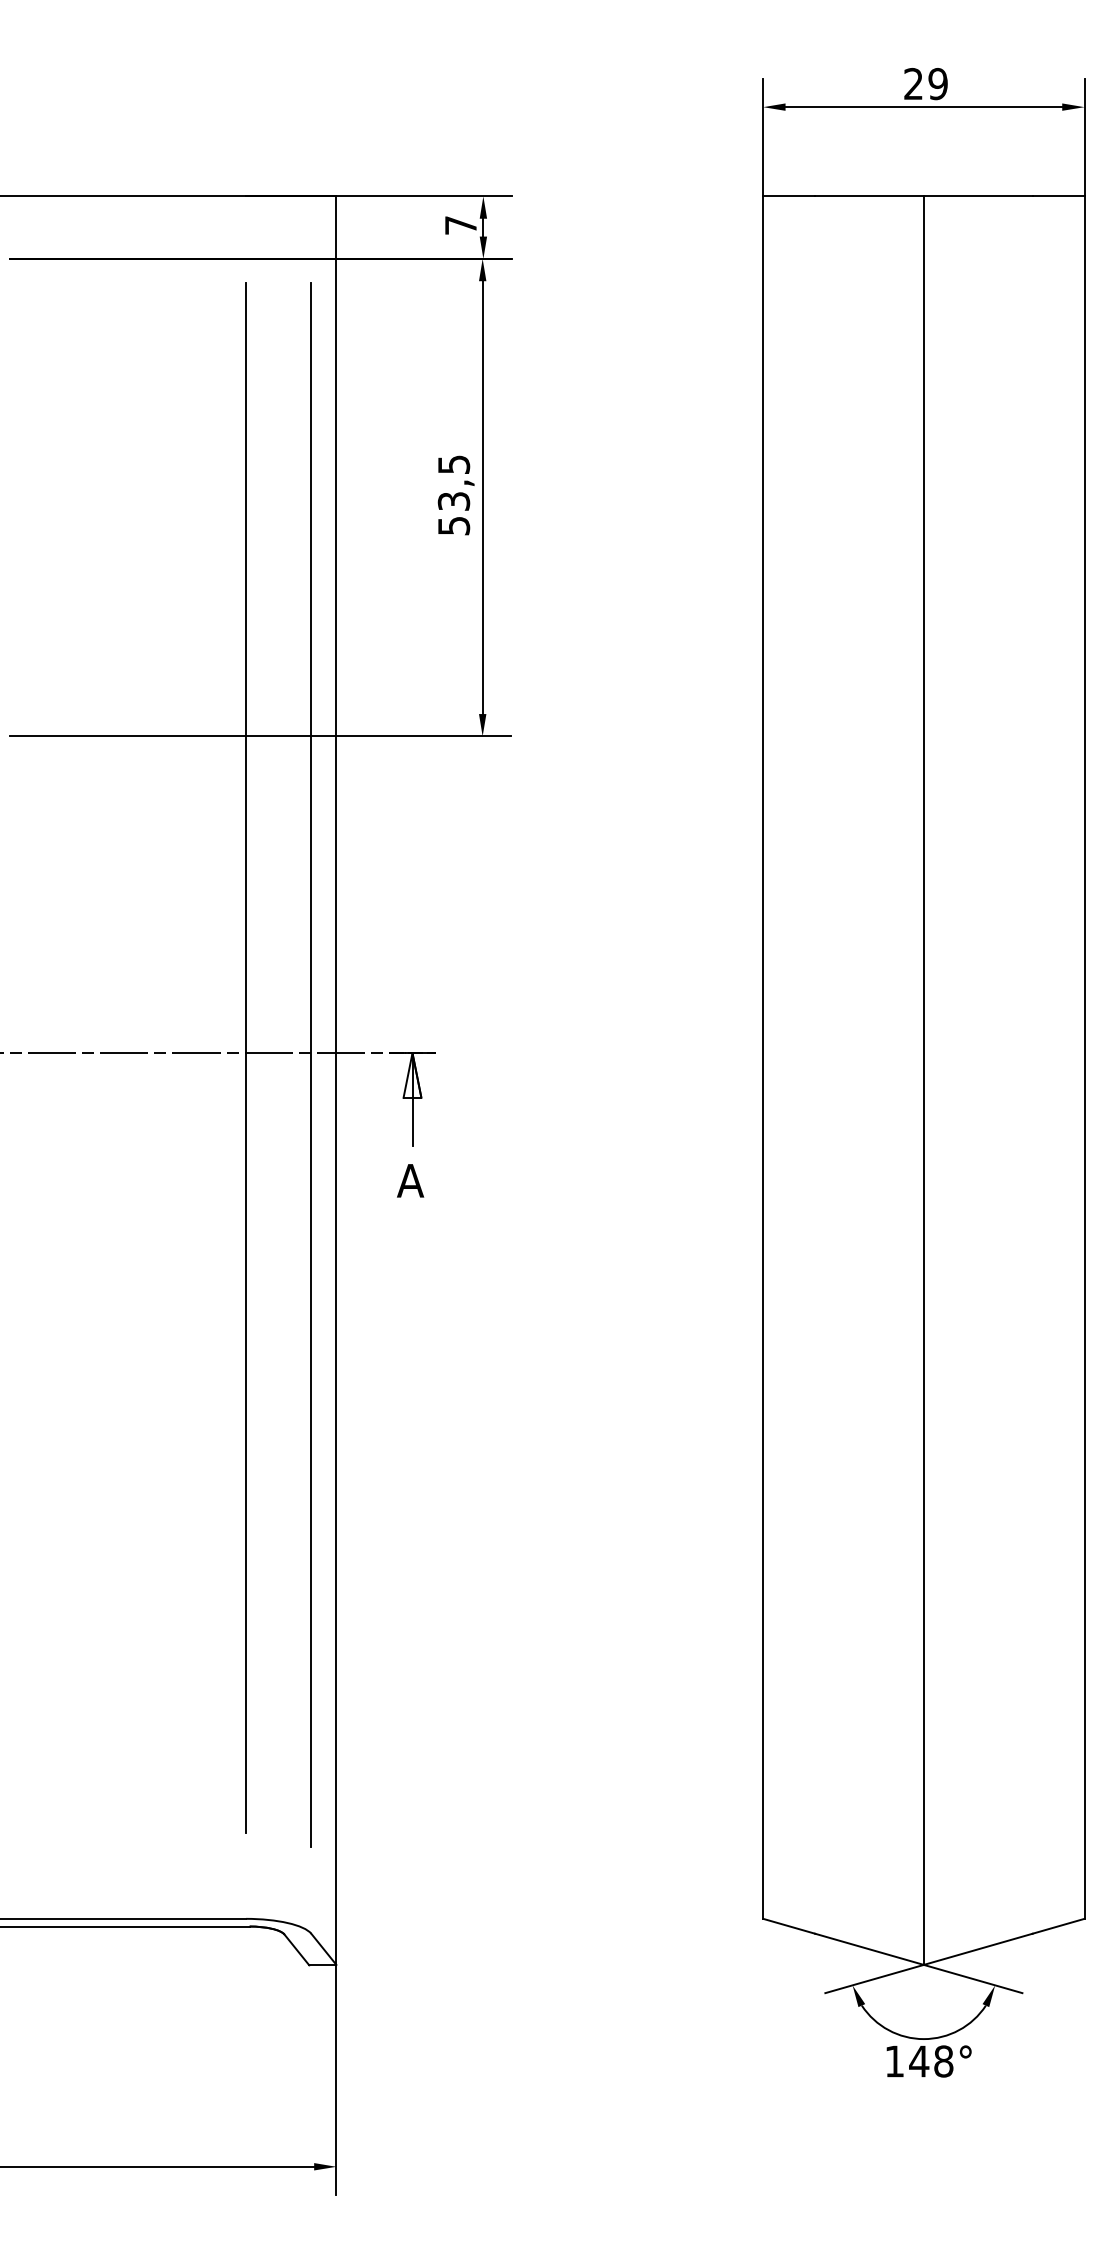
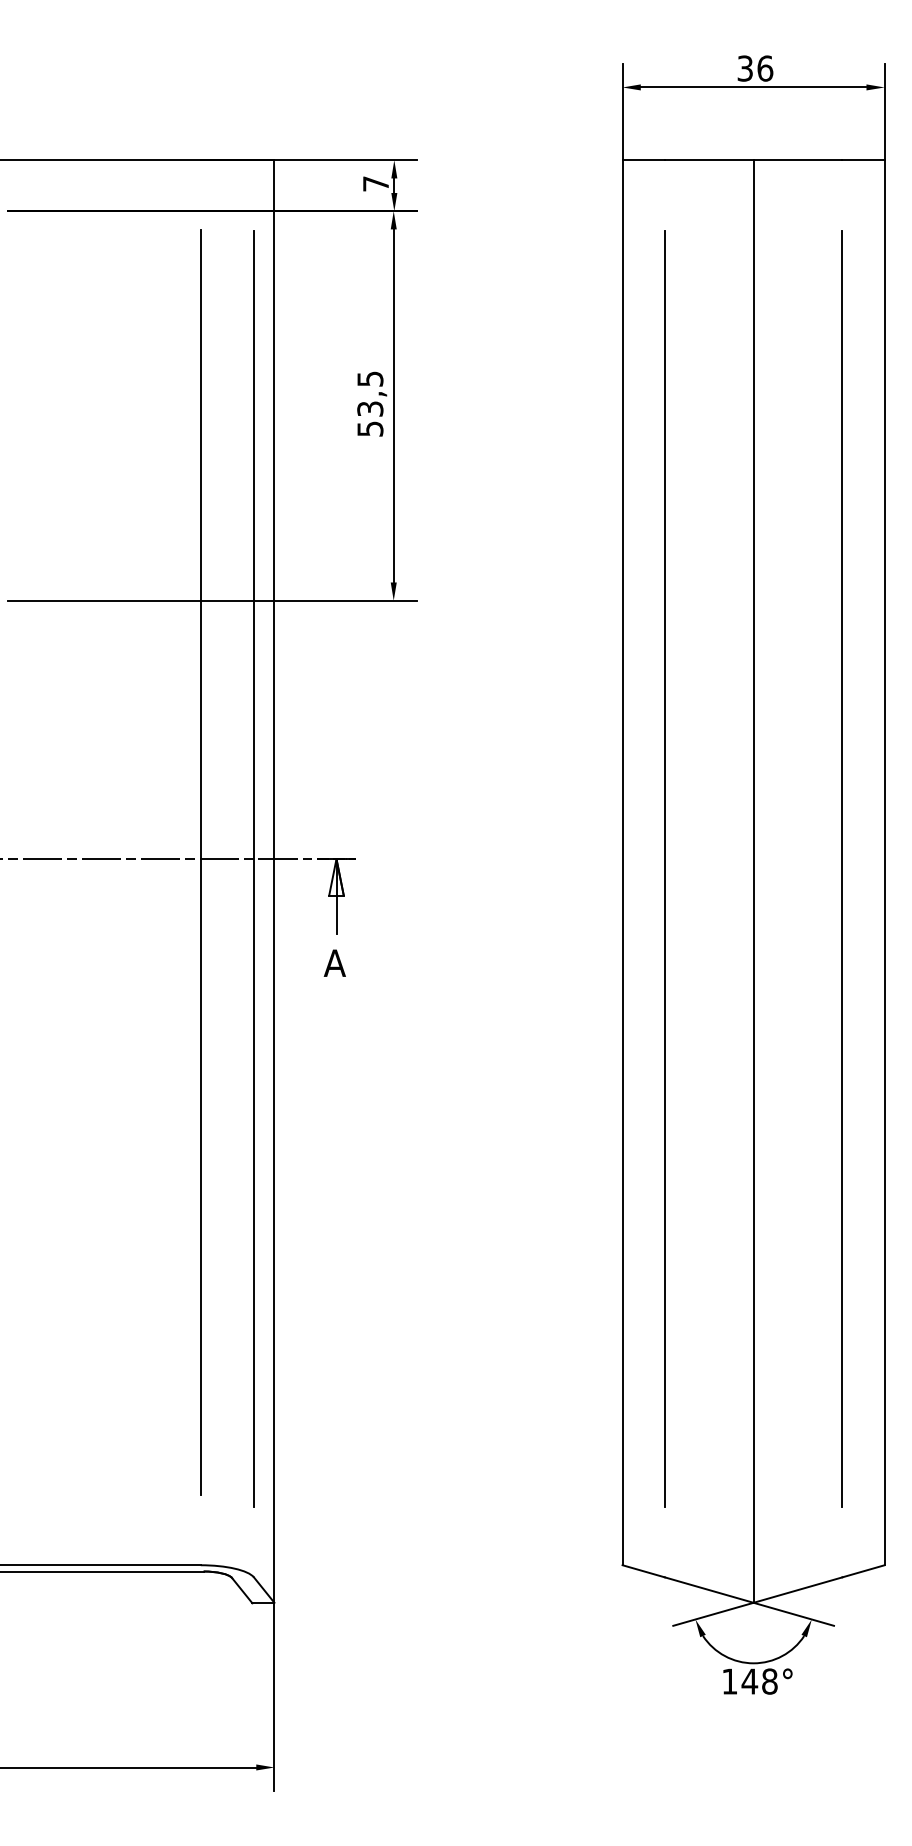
text: (926, 83) -> (755, 68), 29 -> 36
line: (815, 1064) -> (665, 868), added
line: (1032, 1064) -> (842, 868), added

